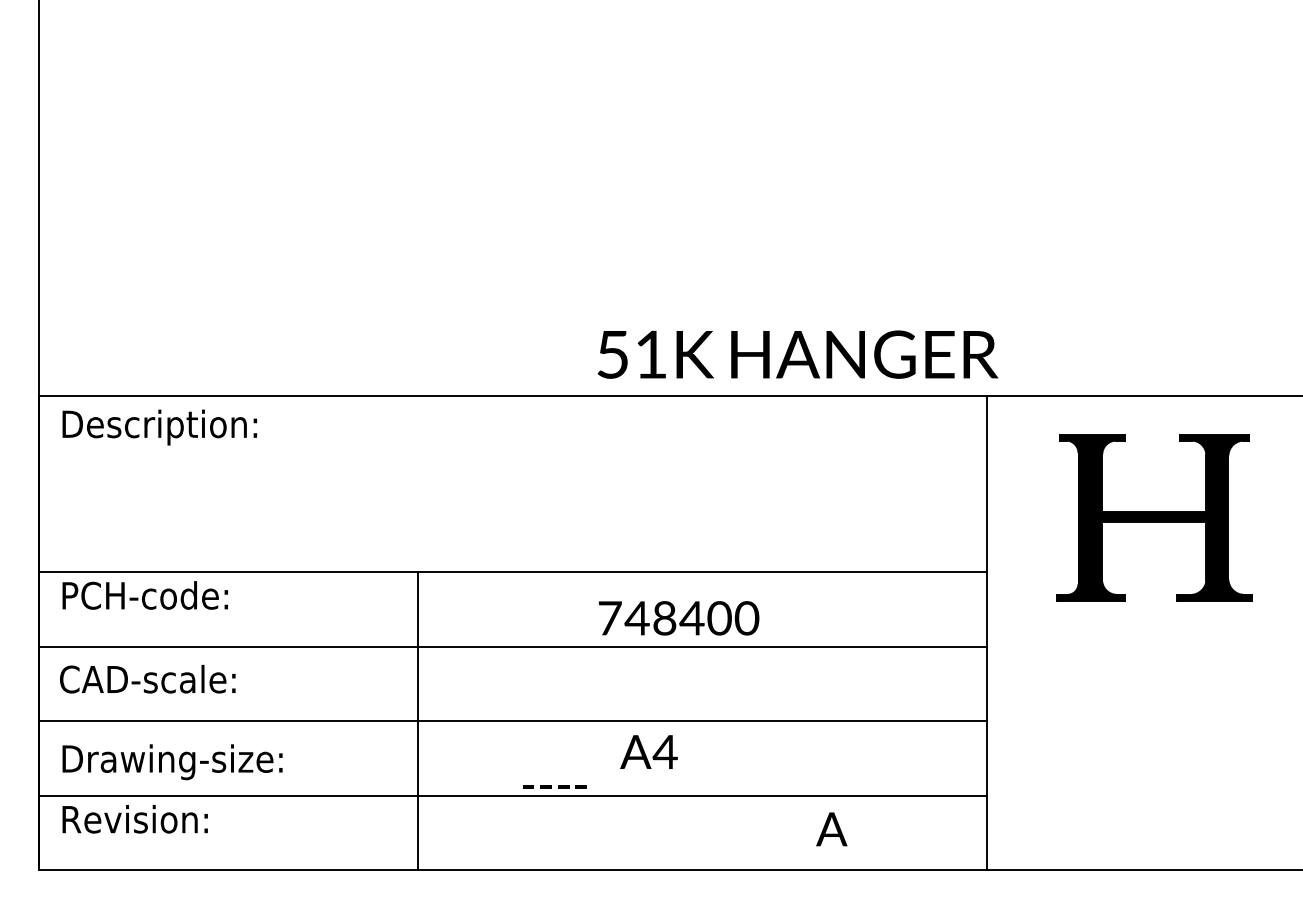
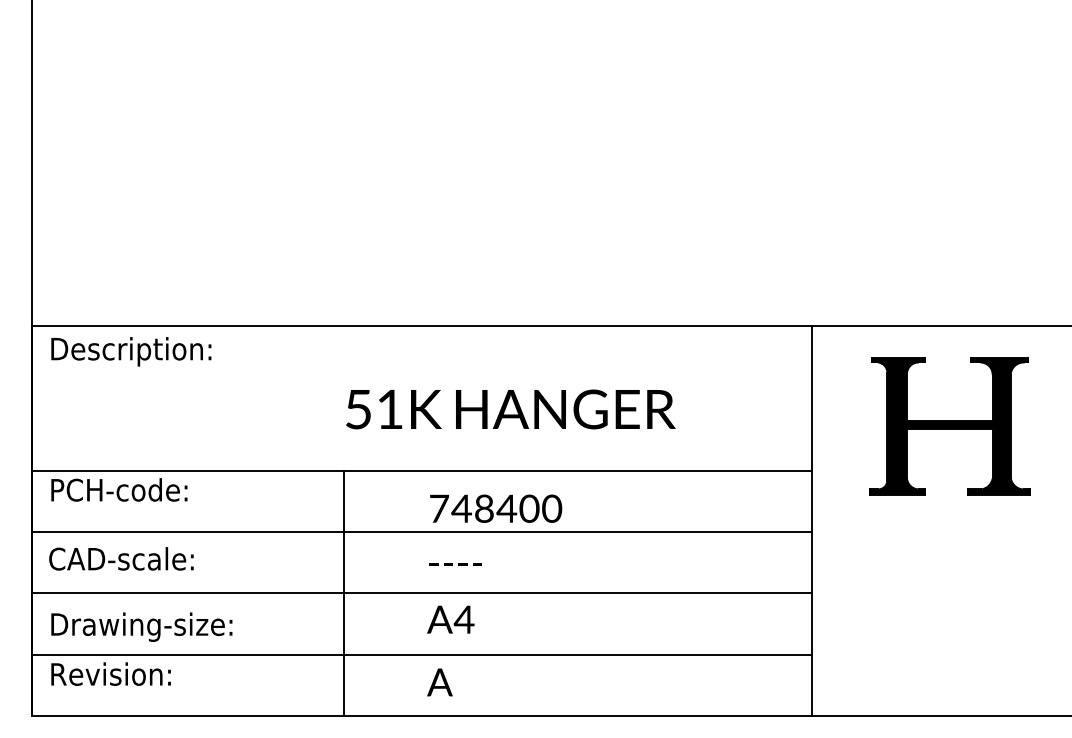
text: (797, 354) -> (510, 409), moved
text: (679, 618) -> (496, 508), moved
text: (648, 751) -> (450, 619), moved
text: (554, 786) -> (455, 564), moved
text: (831, 829) -> (439, 682), moved

